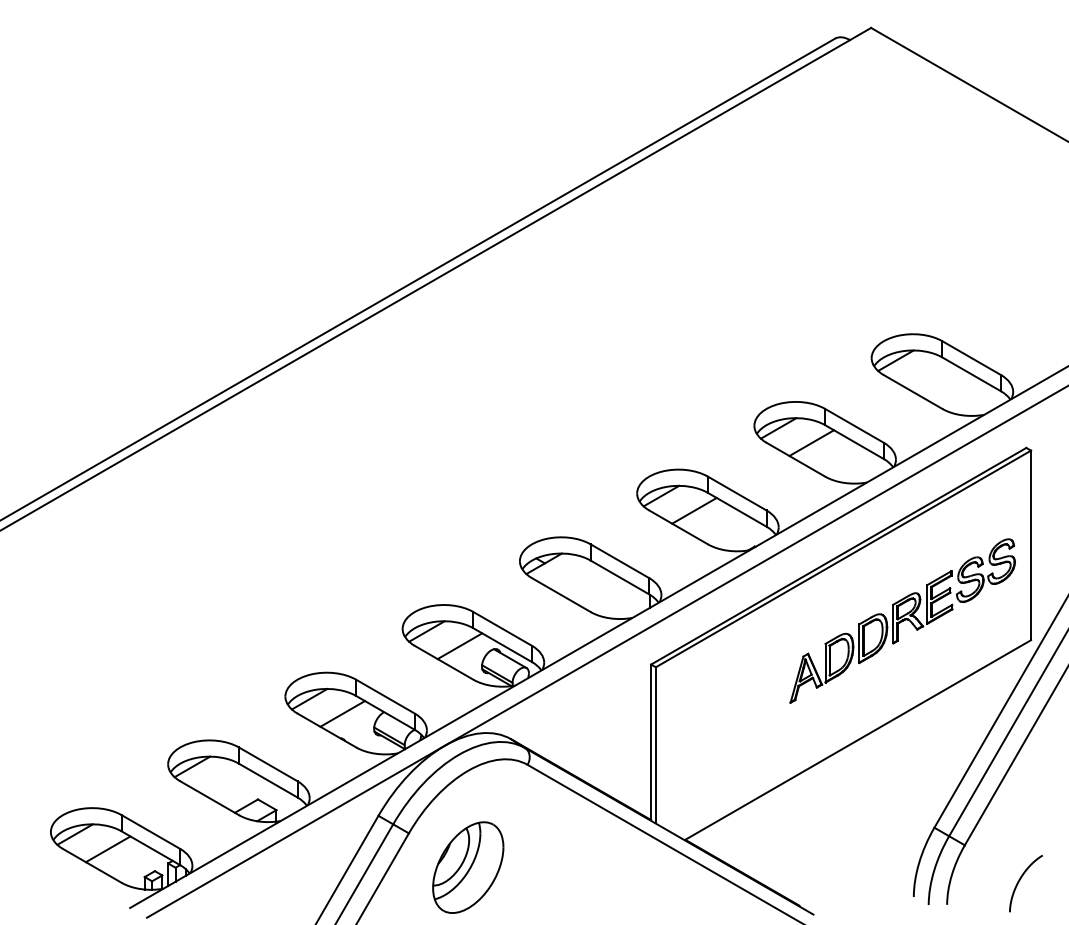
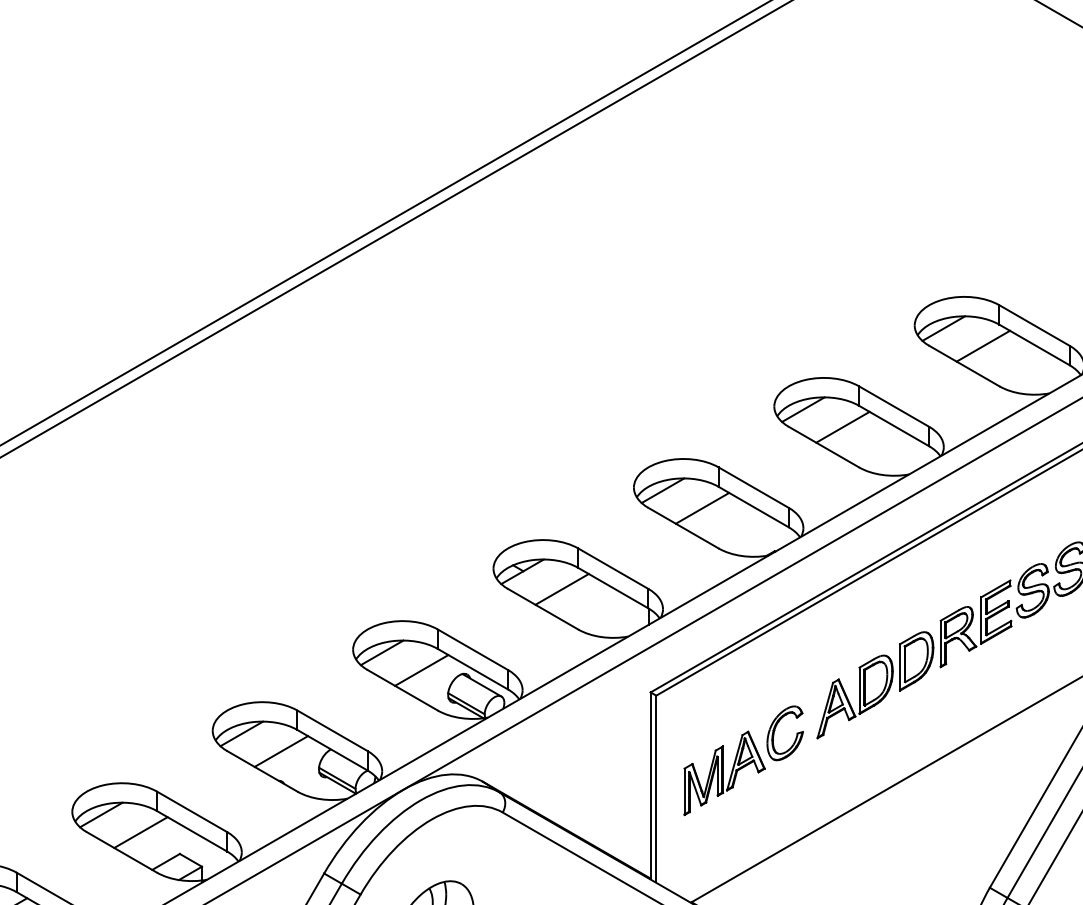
line: (928, 375) -> (982, 346), added
line: (576, 578) -> (561, 589), added
part: (728, 721) -> (743, 760), added
line: (225, 781) -> (141, 832), added

